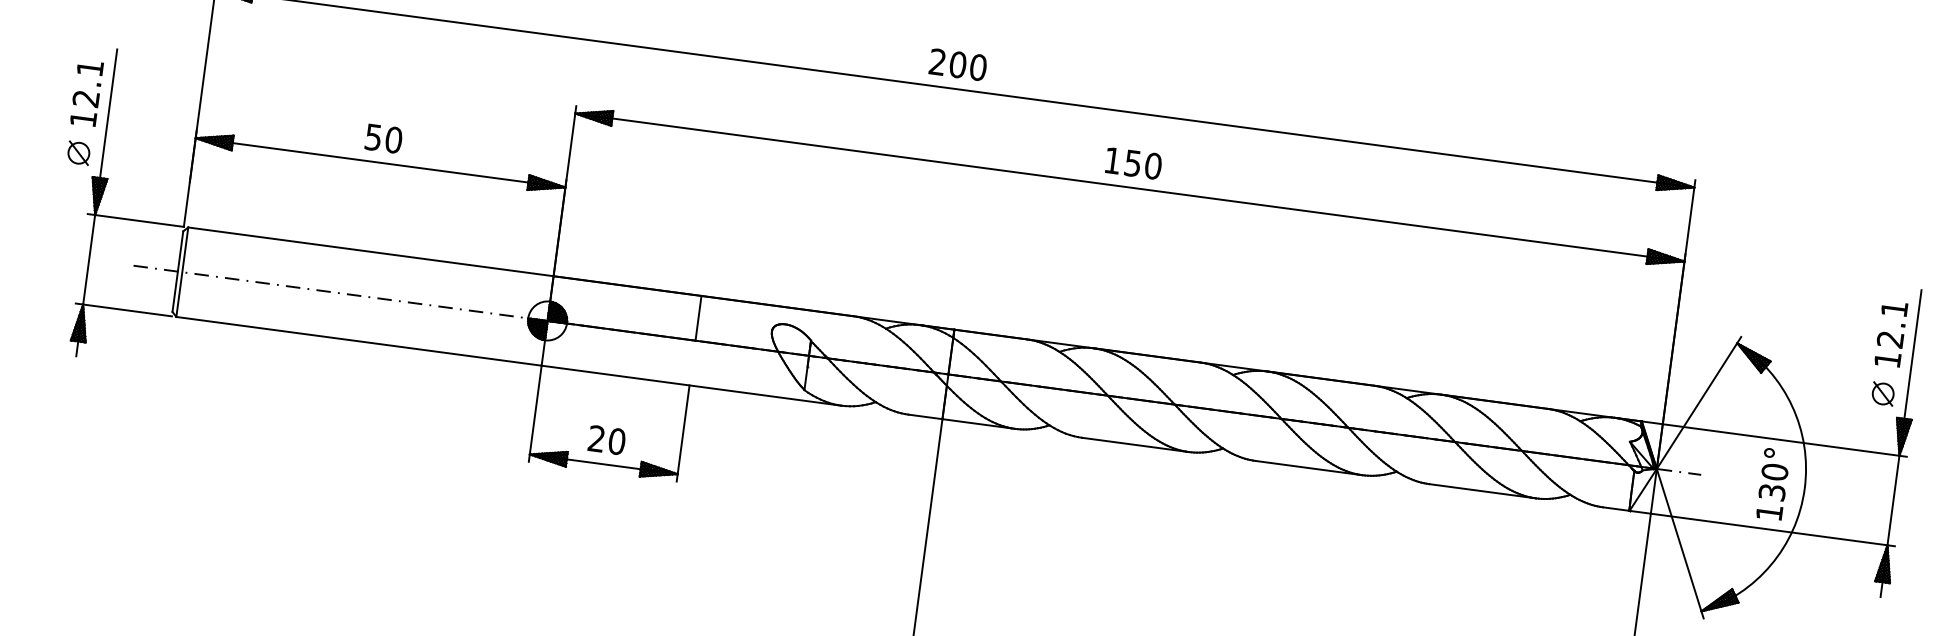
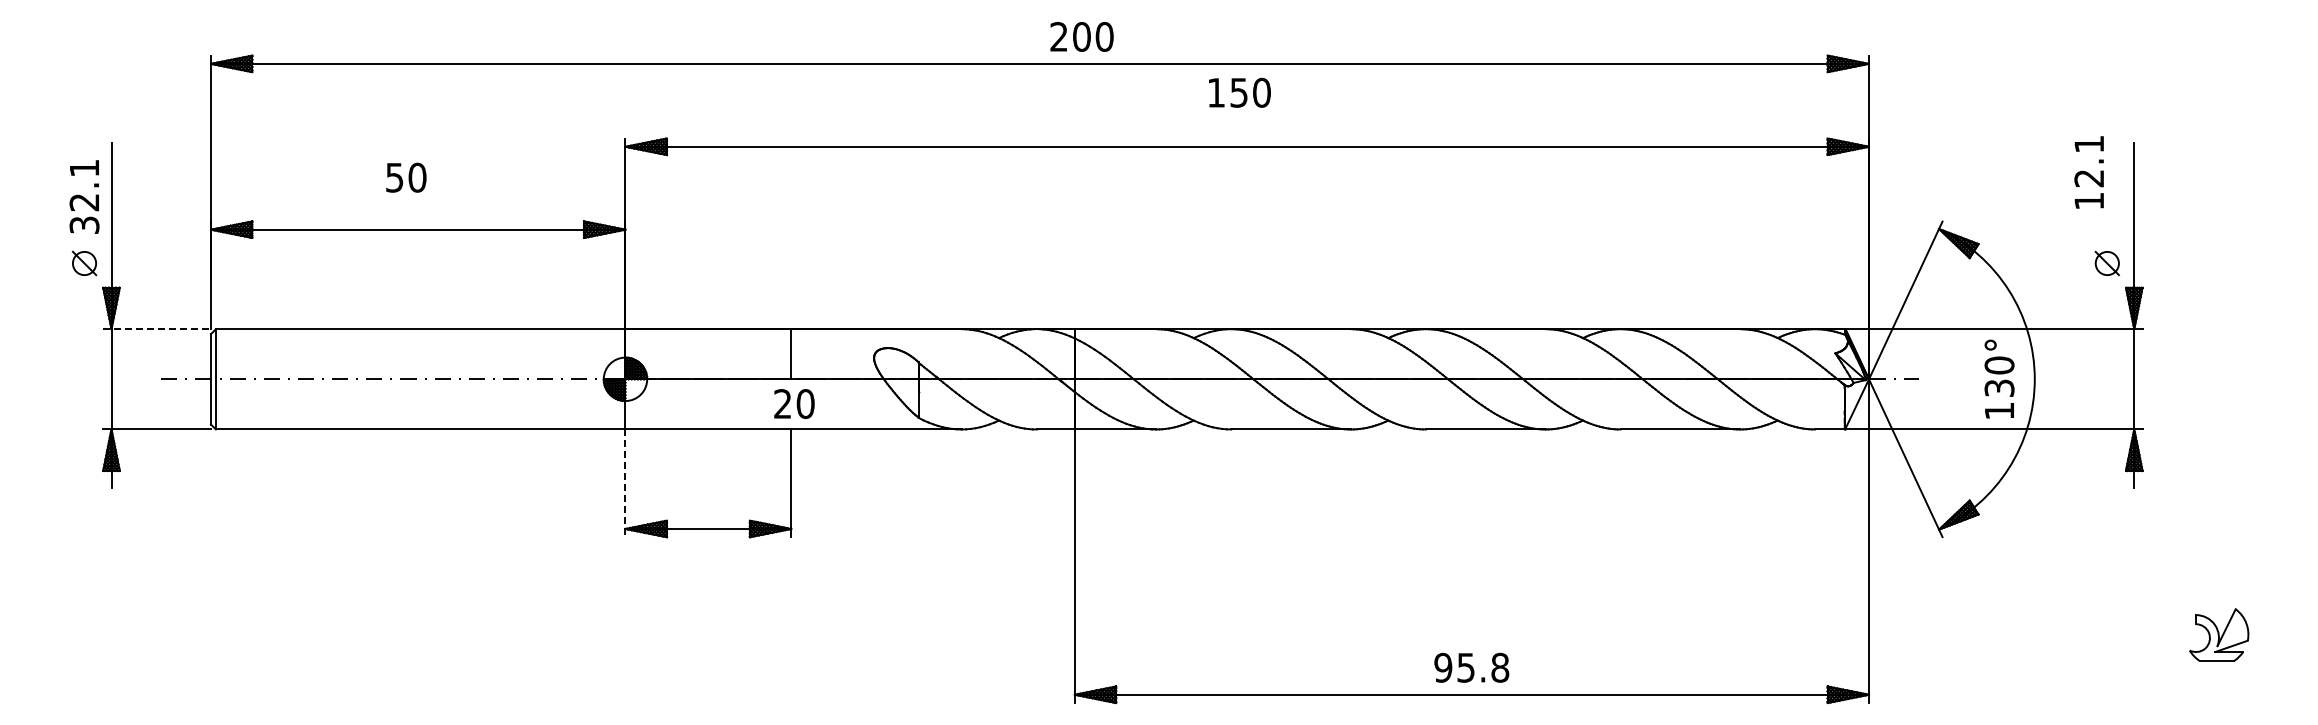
text: (957, 64) -> (1081, 36), moved
text: (83, 118) -> (84, 224), 12.1 -> 32.1
text: (384, 138) -> (406, 177), moved
text: (1133, 163) -> (1239, 92), moved
line: (136, 220) -> (157, 329), solid -> dashed
text: (1890, 334) -> (2088, 172), moved
line: (535, 413) -> (625, 483), solid -> dashed
text: (607, 439) -> (794, 403), moved

